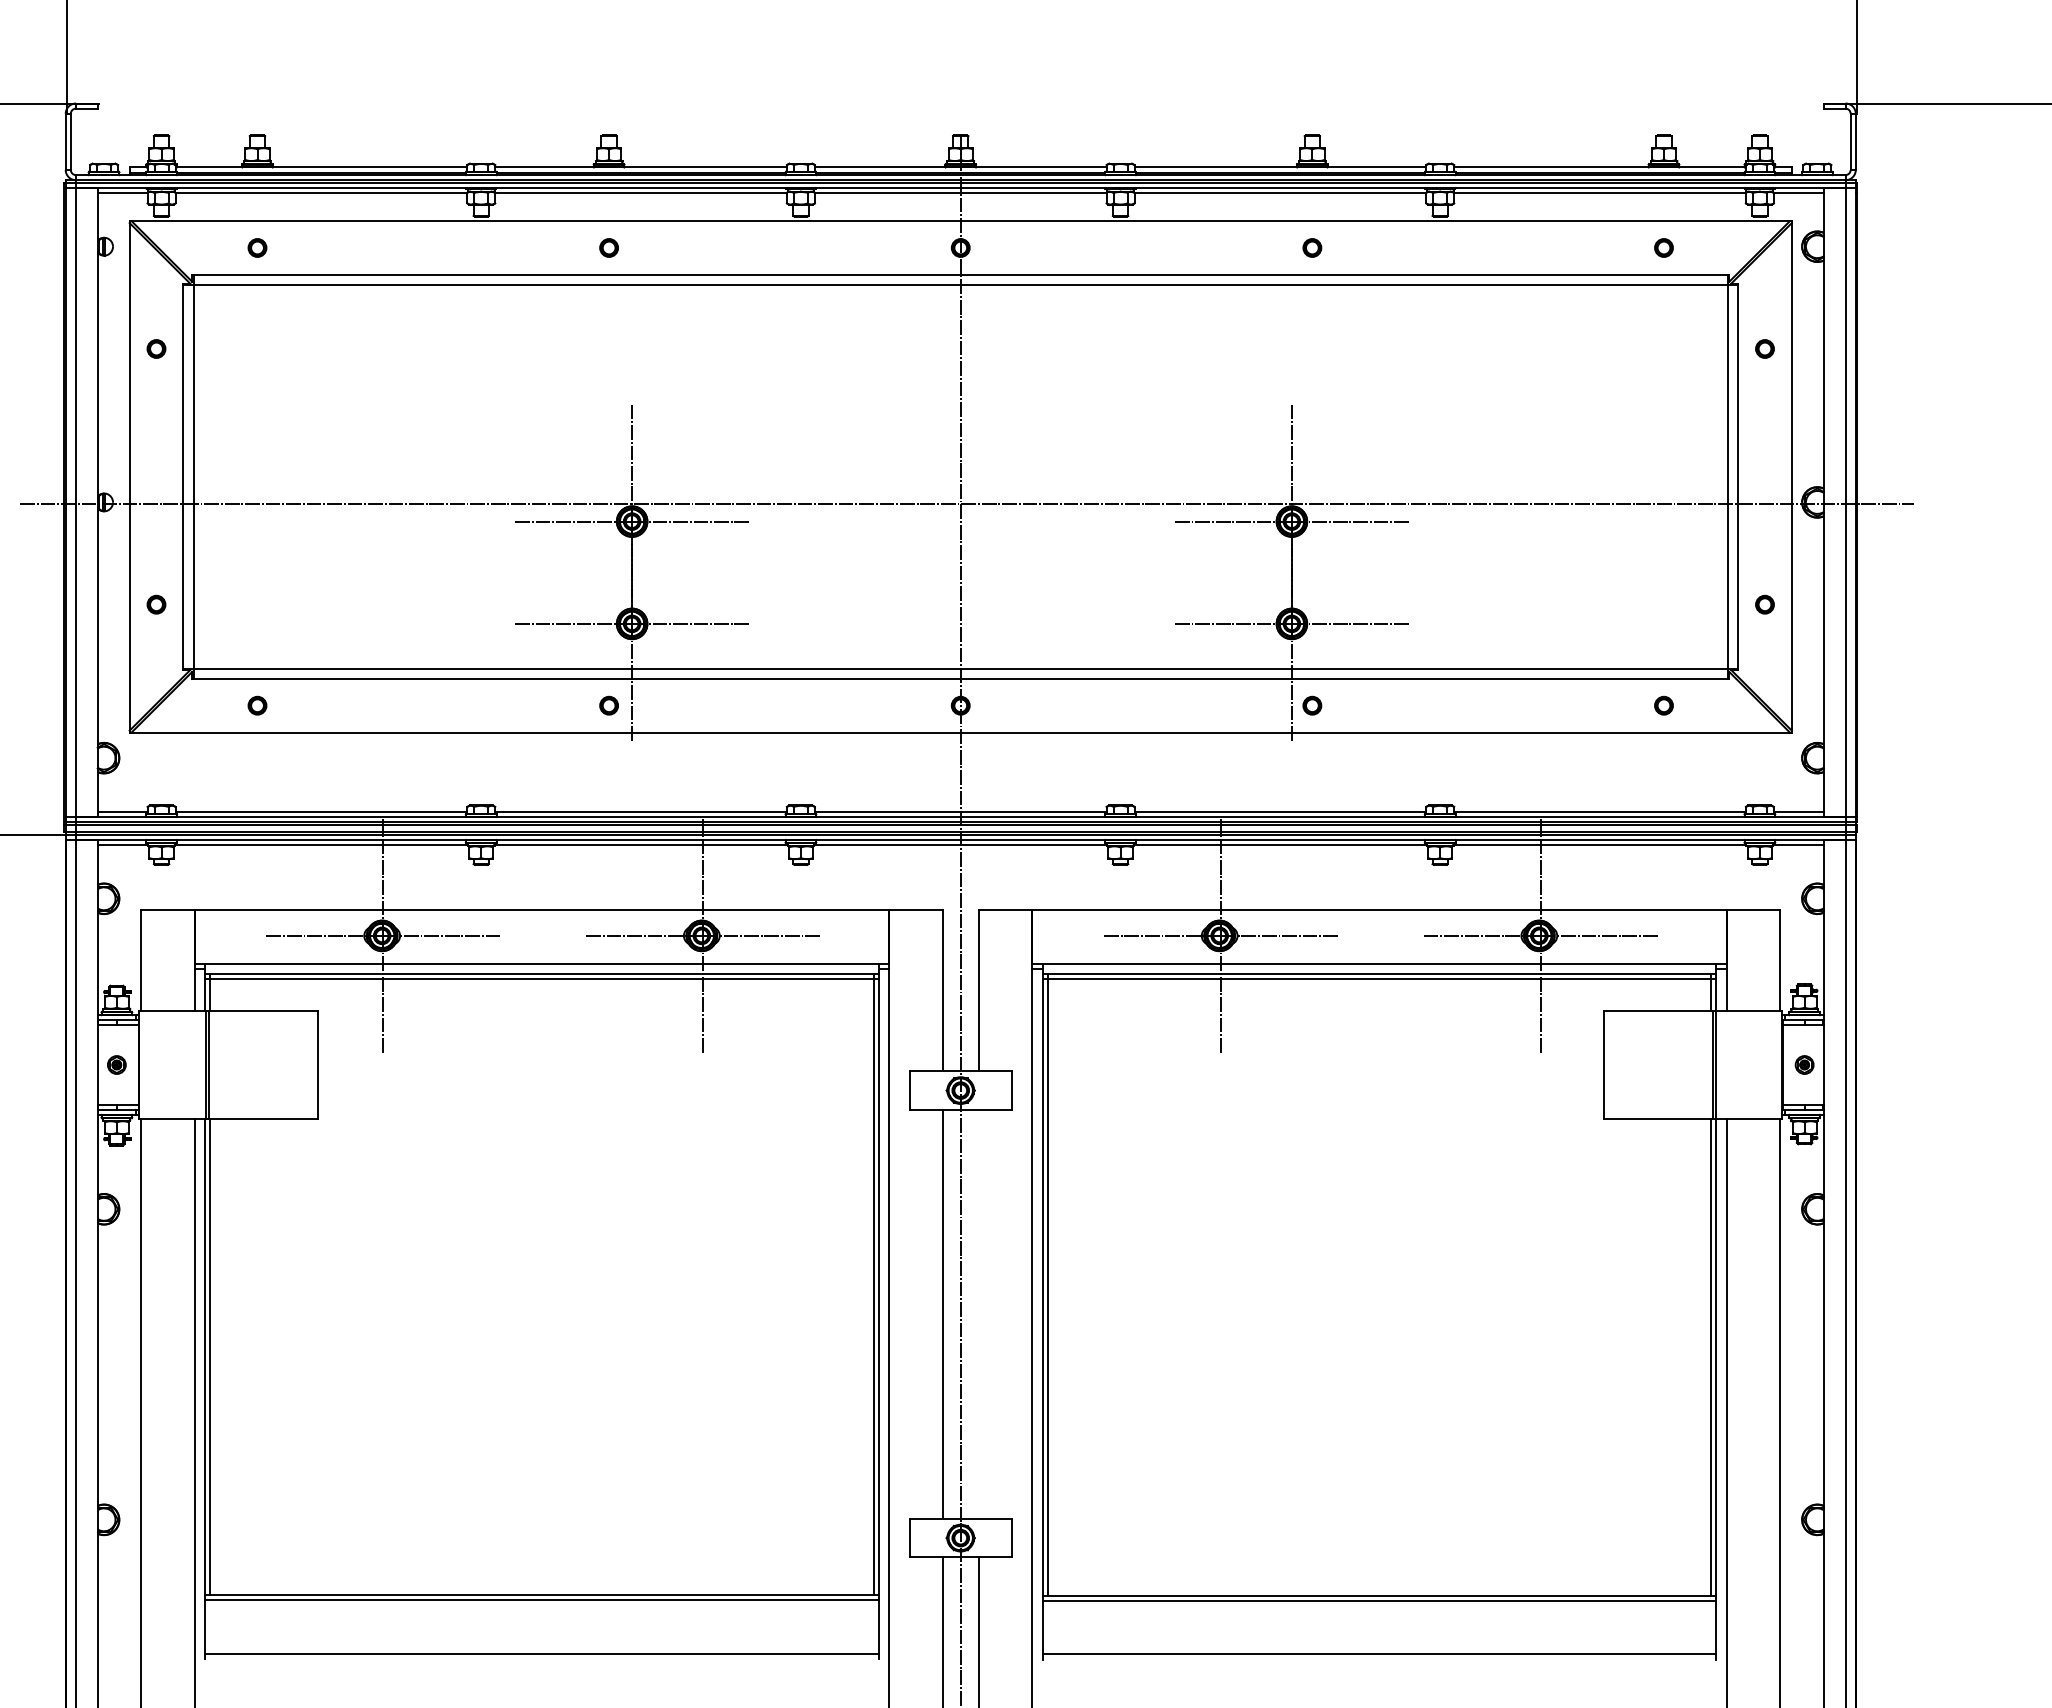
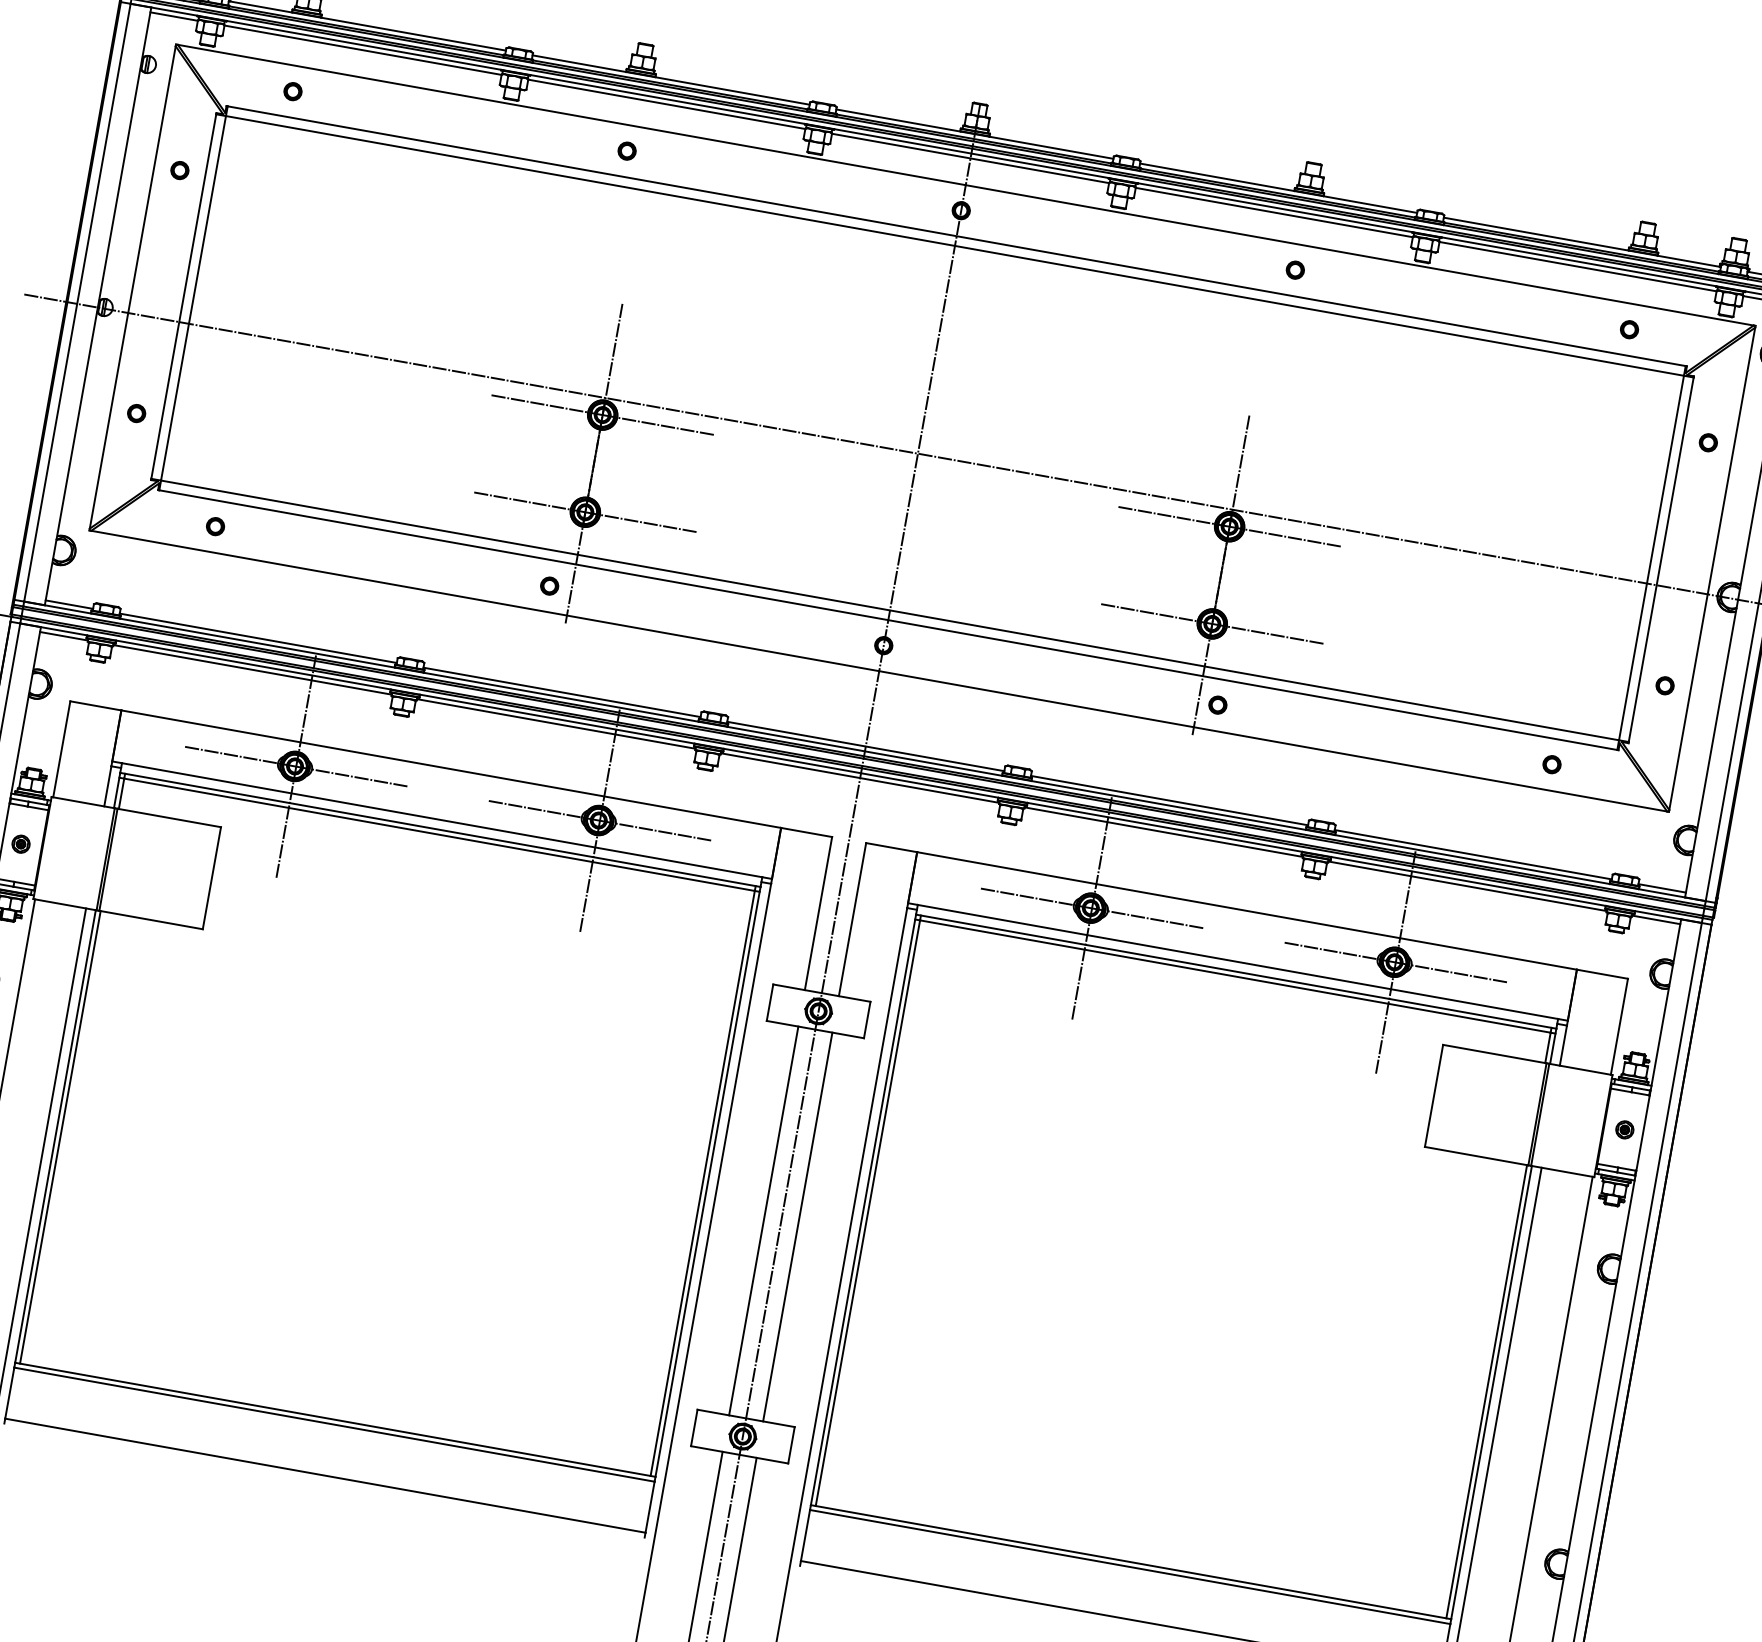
line: (978, 1313) -> (797, 1226), added

